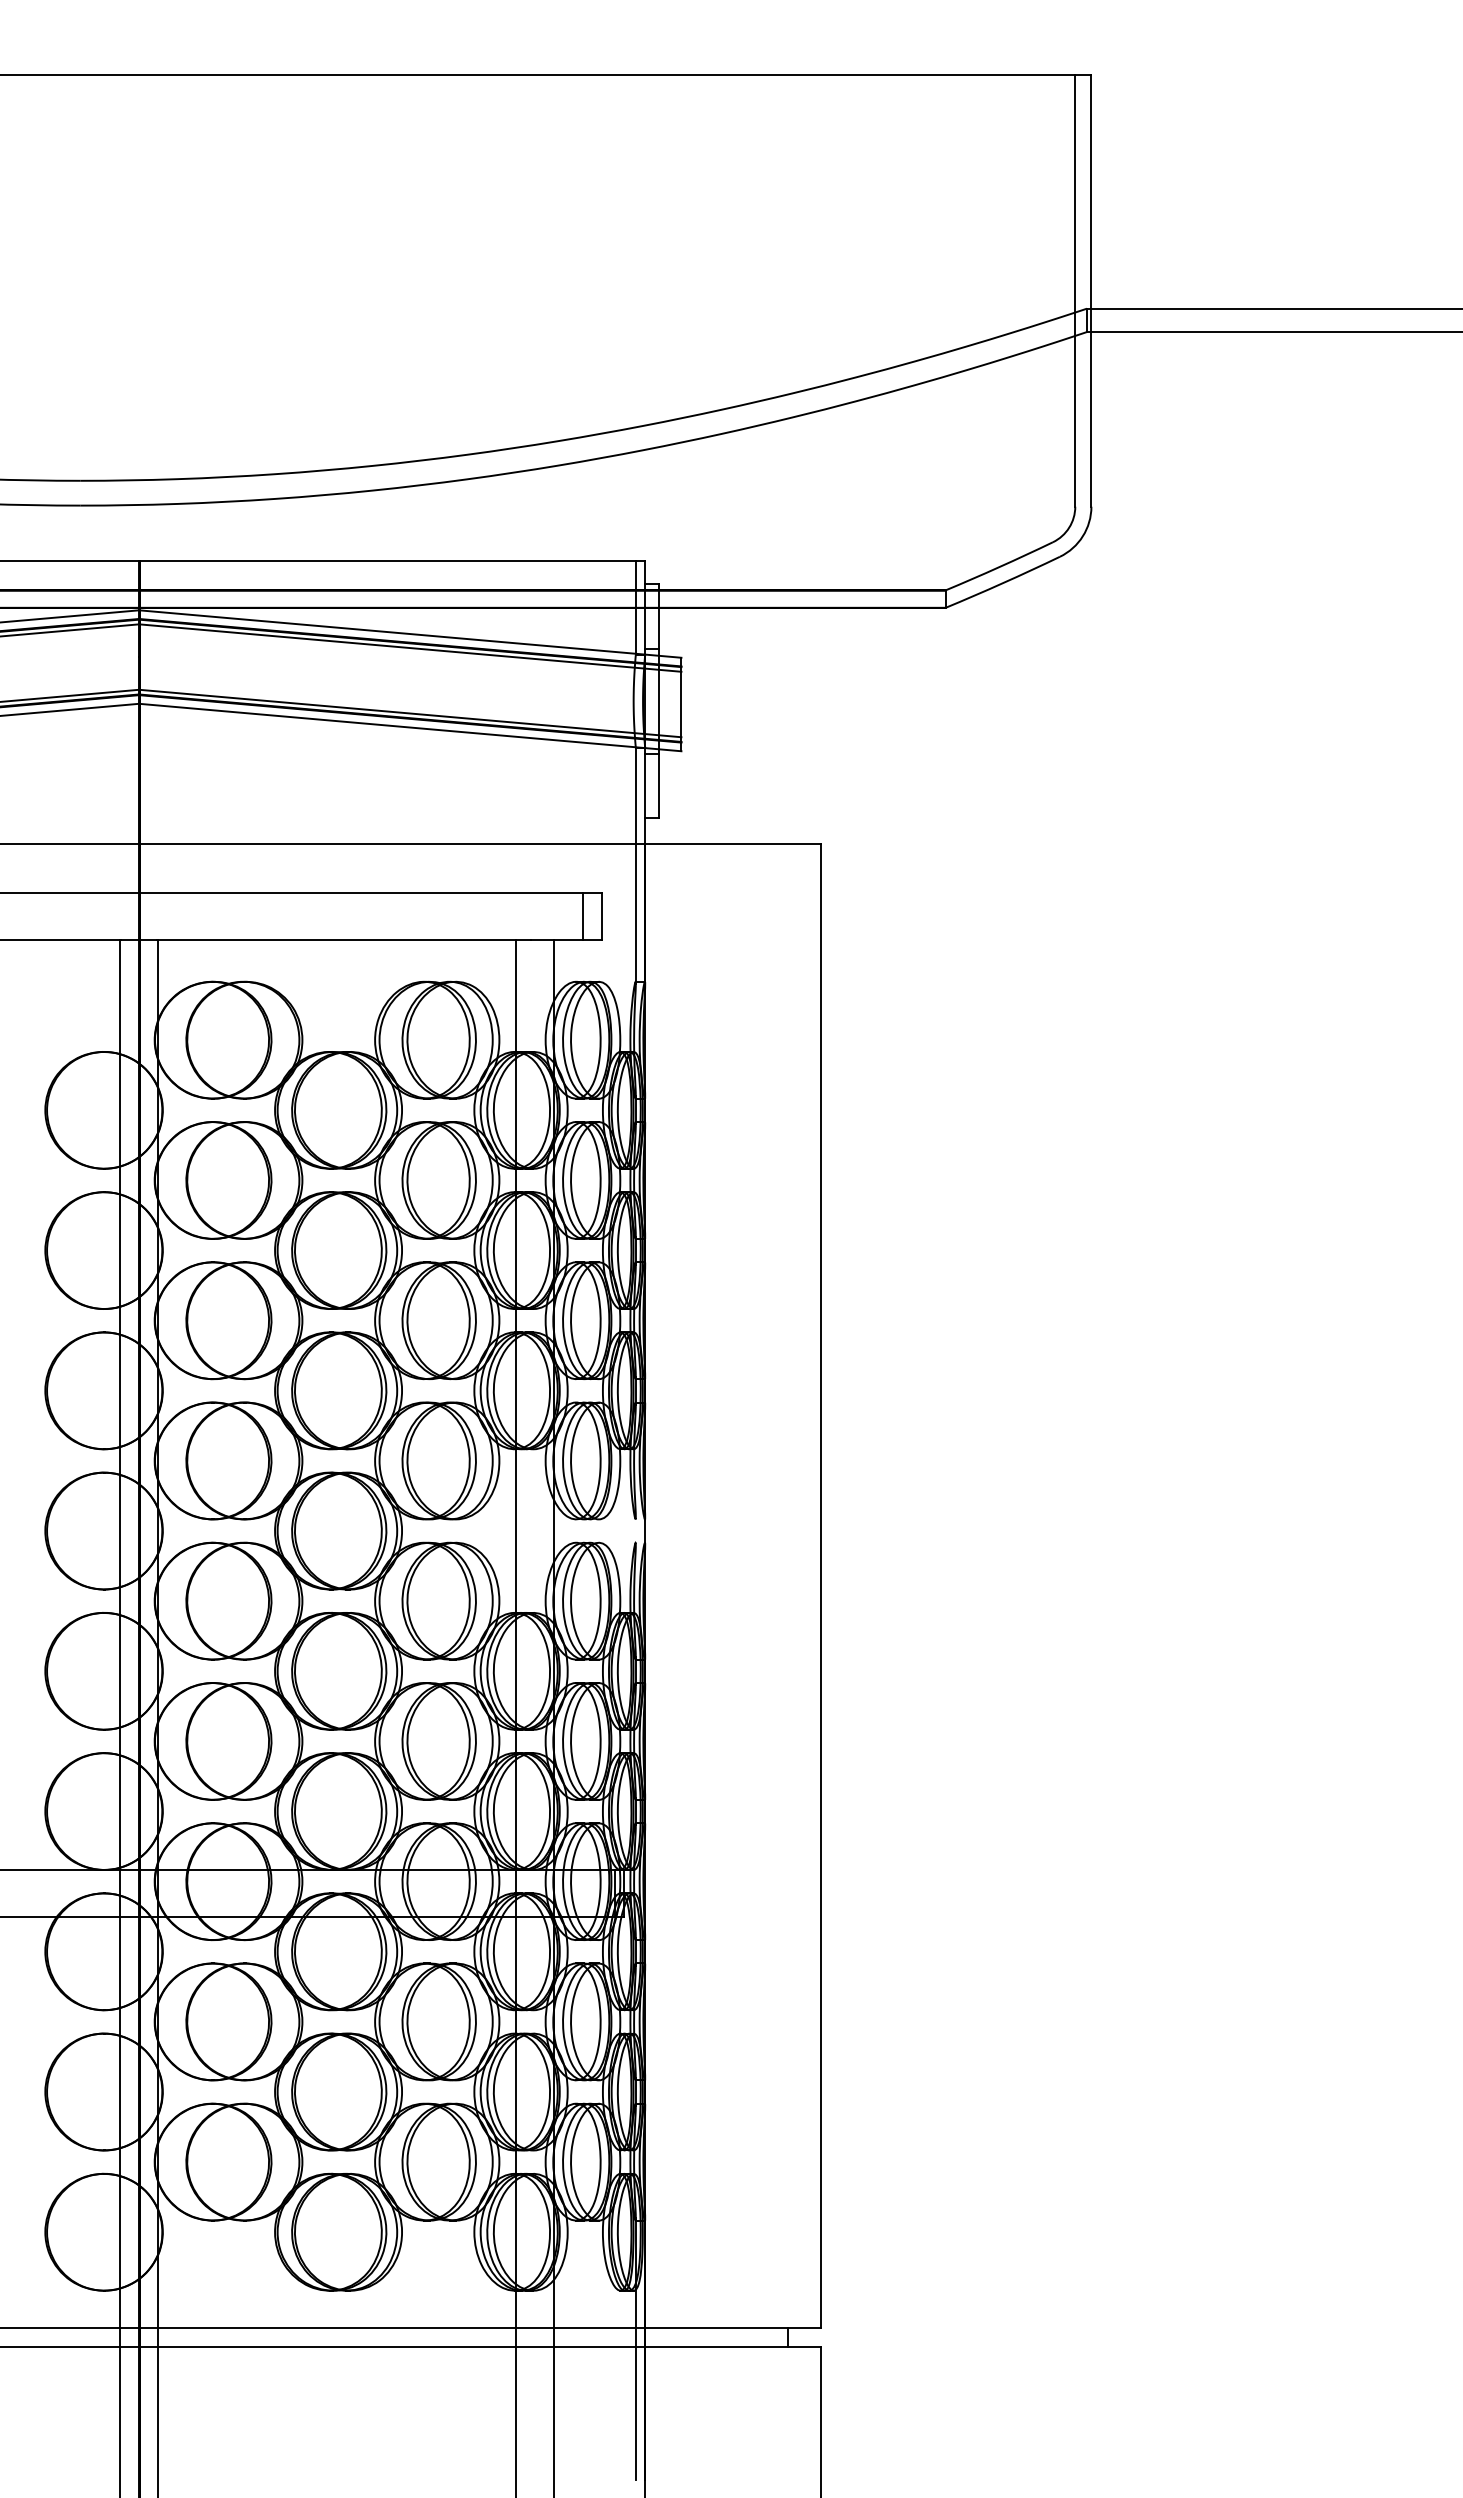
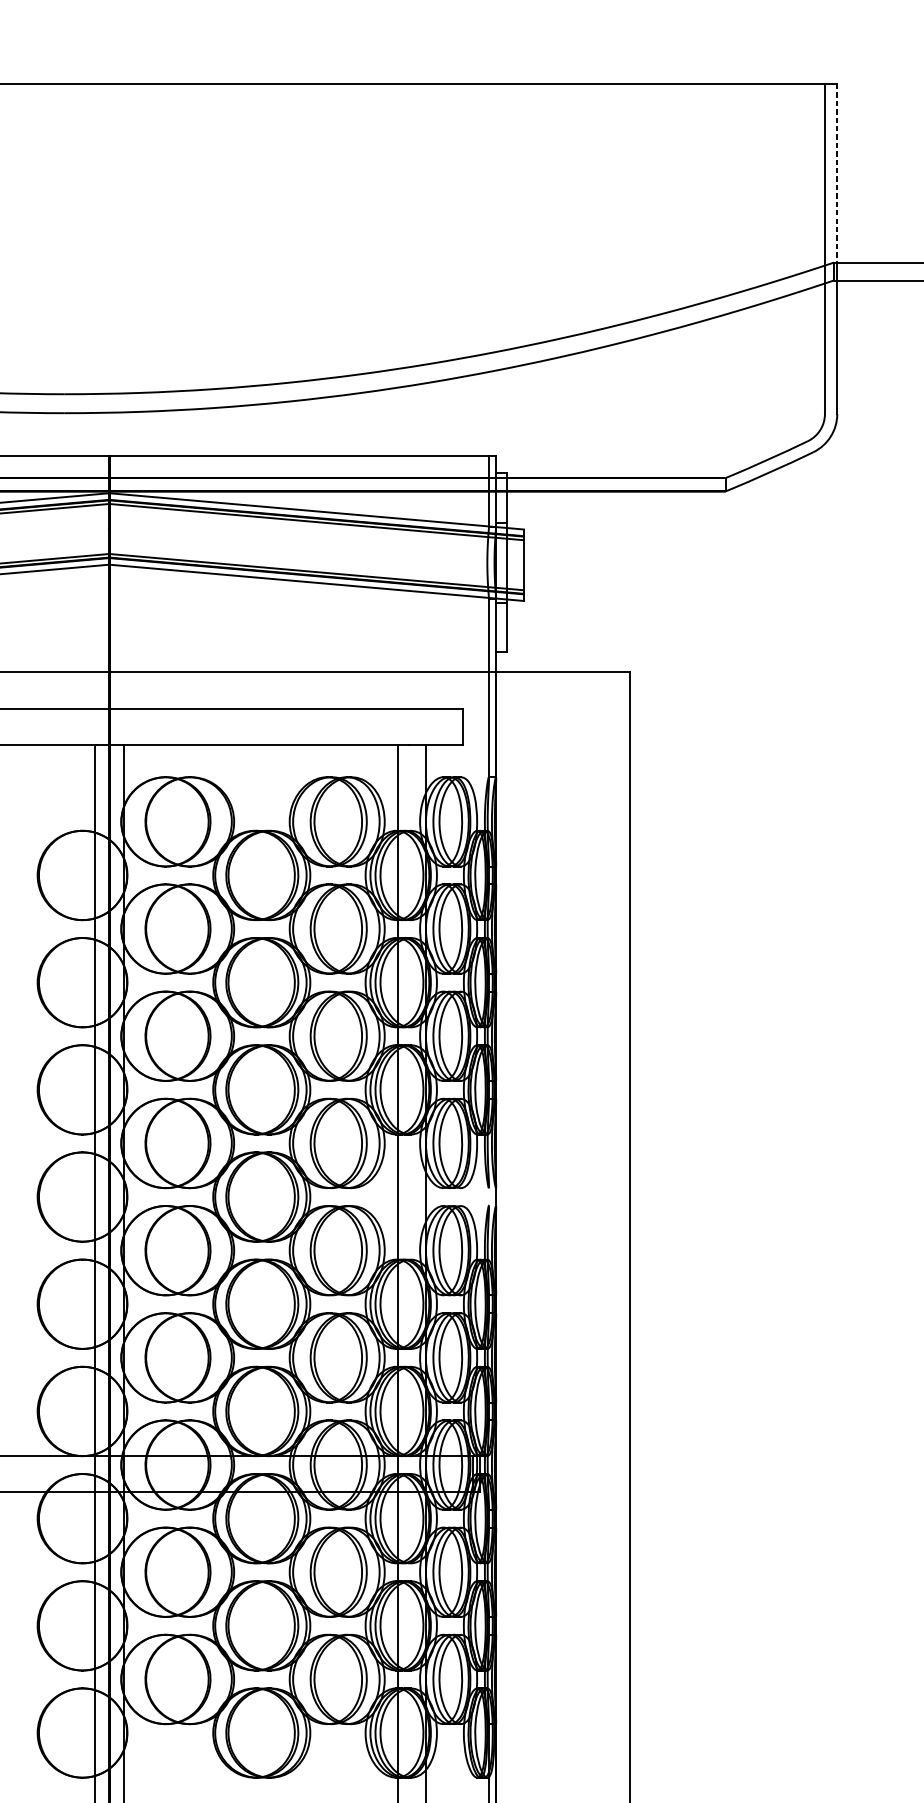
line: (1091, 191) -> (837, 173), solid -> dashed
line: (583, 916) -> (449, 727), removed

